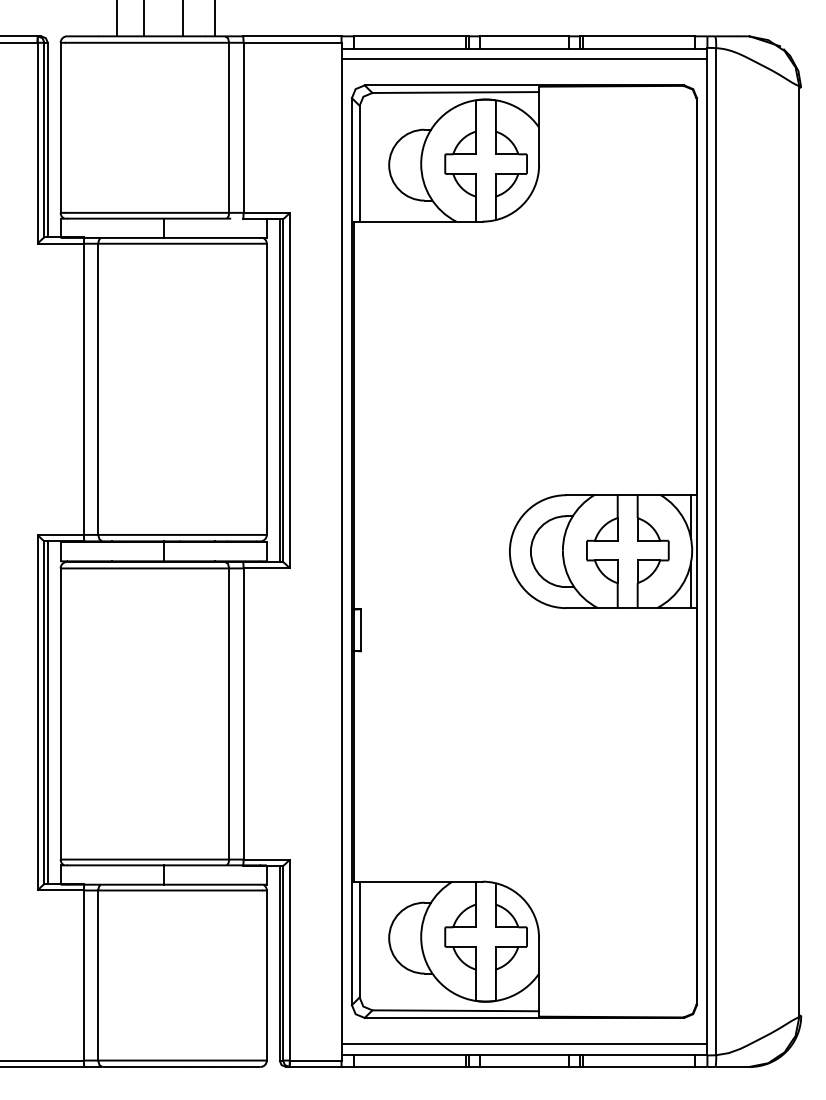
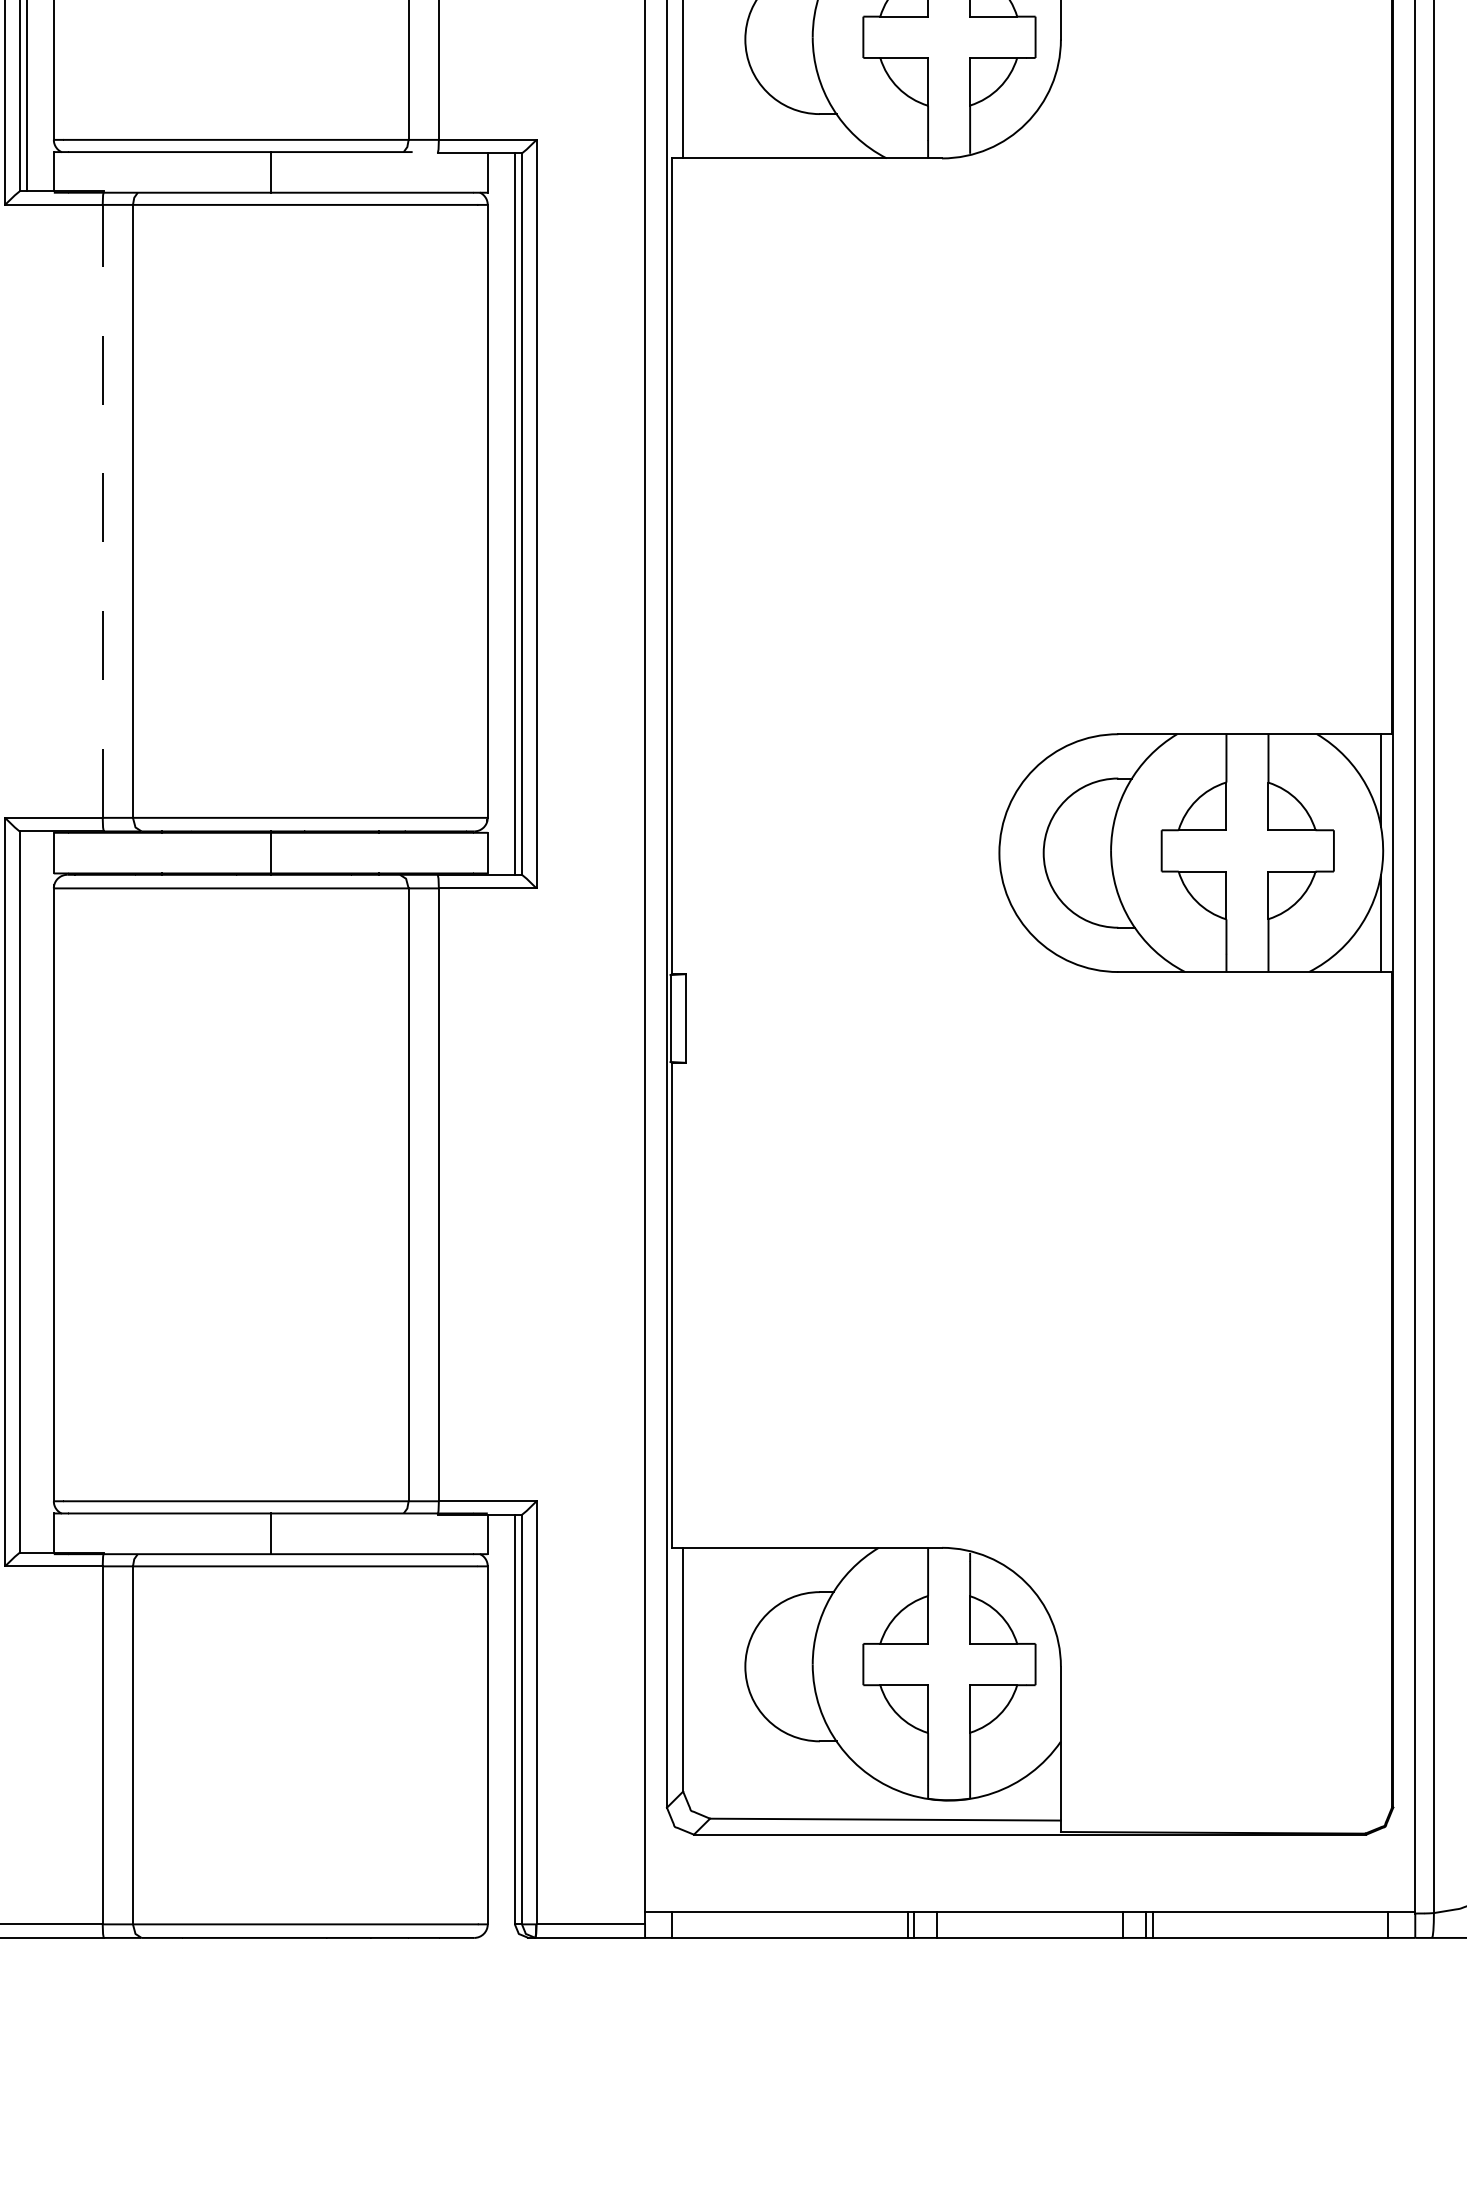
line: (83, 389) -> (101, 511), solid -> dashed
line: (47, 712) -> (26, 1191), removed
line: (524, 1044) -> (1030, 1890), removed

